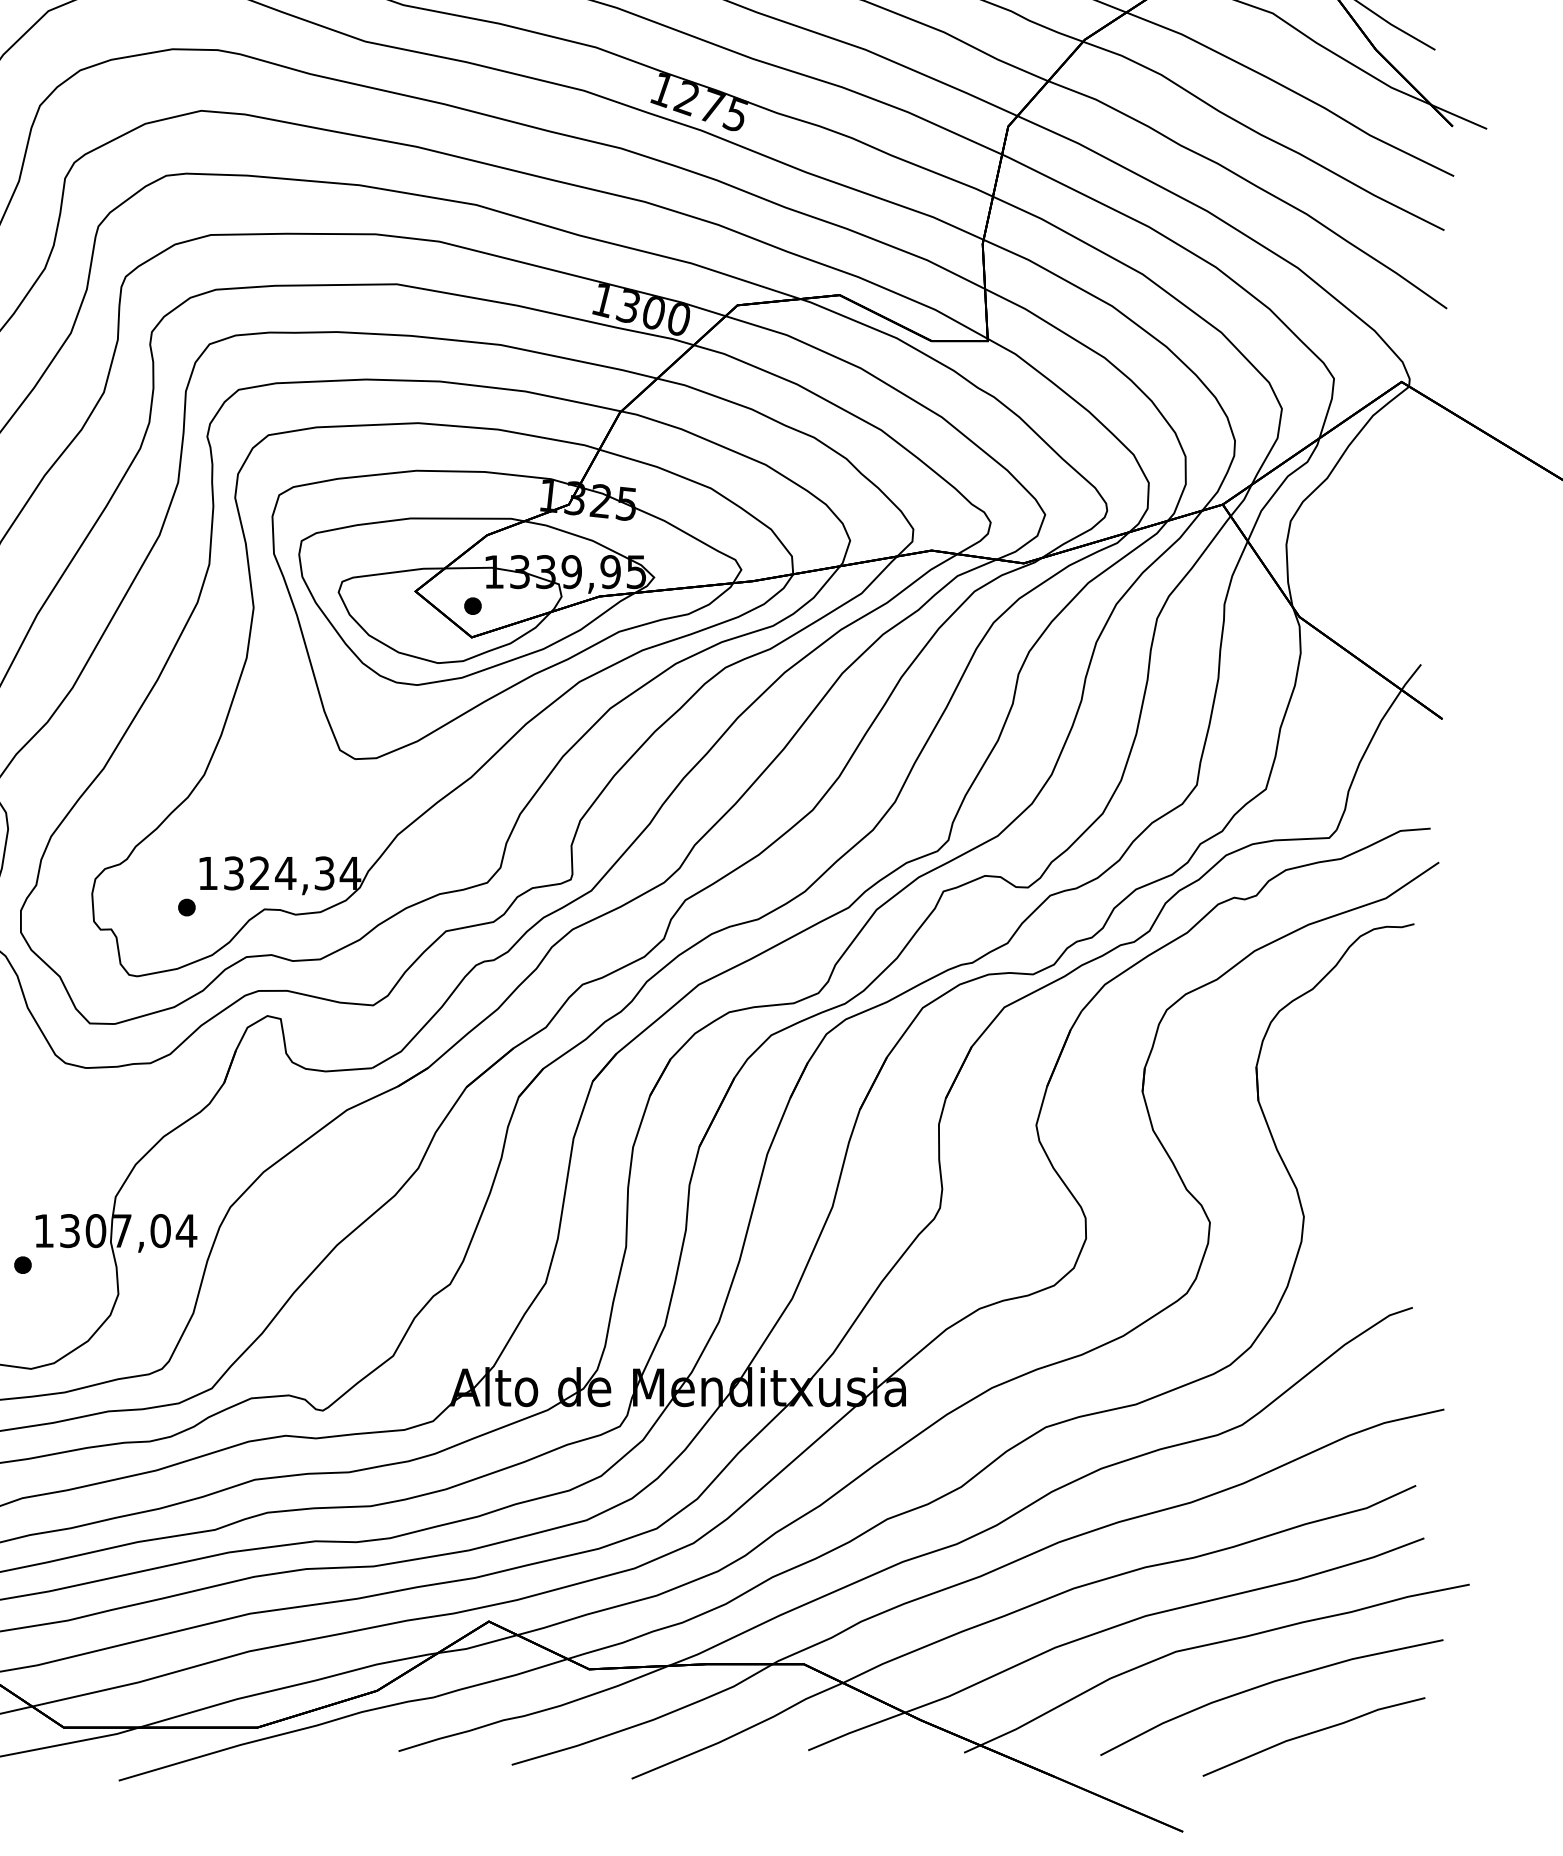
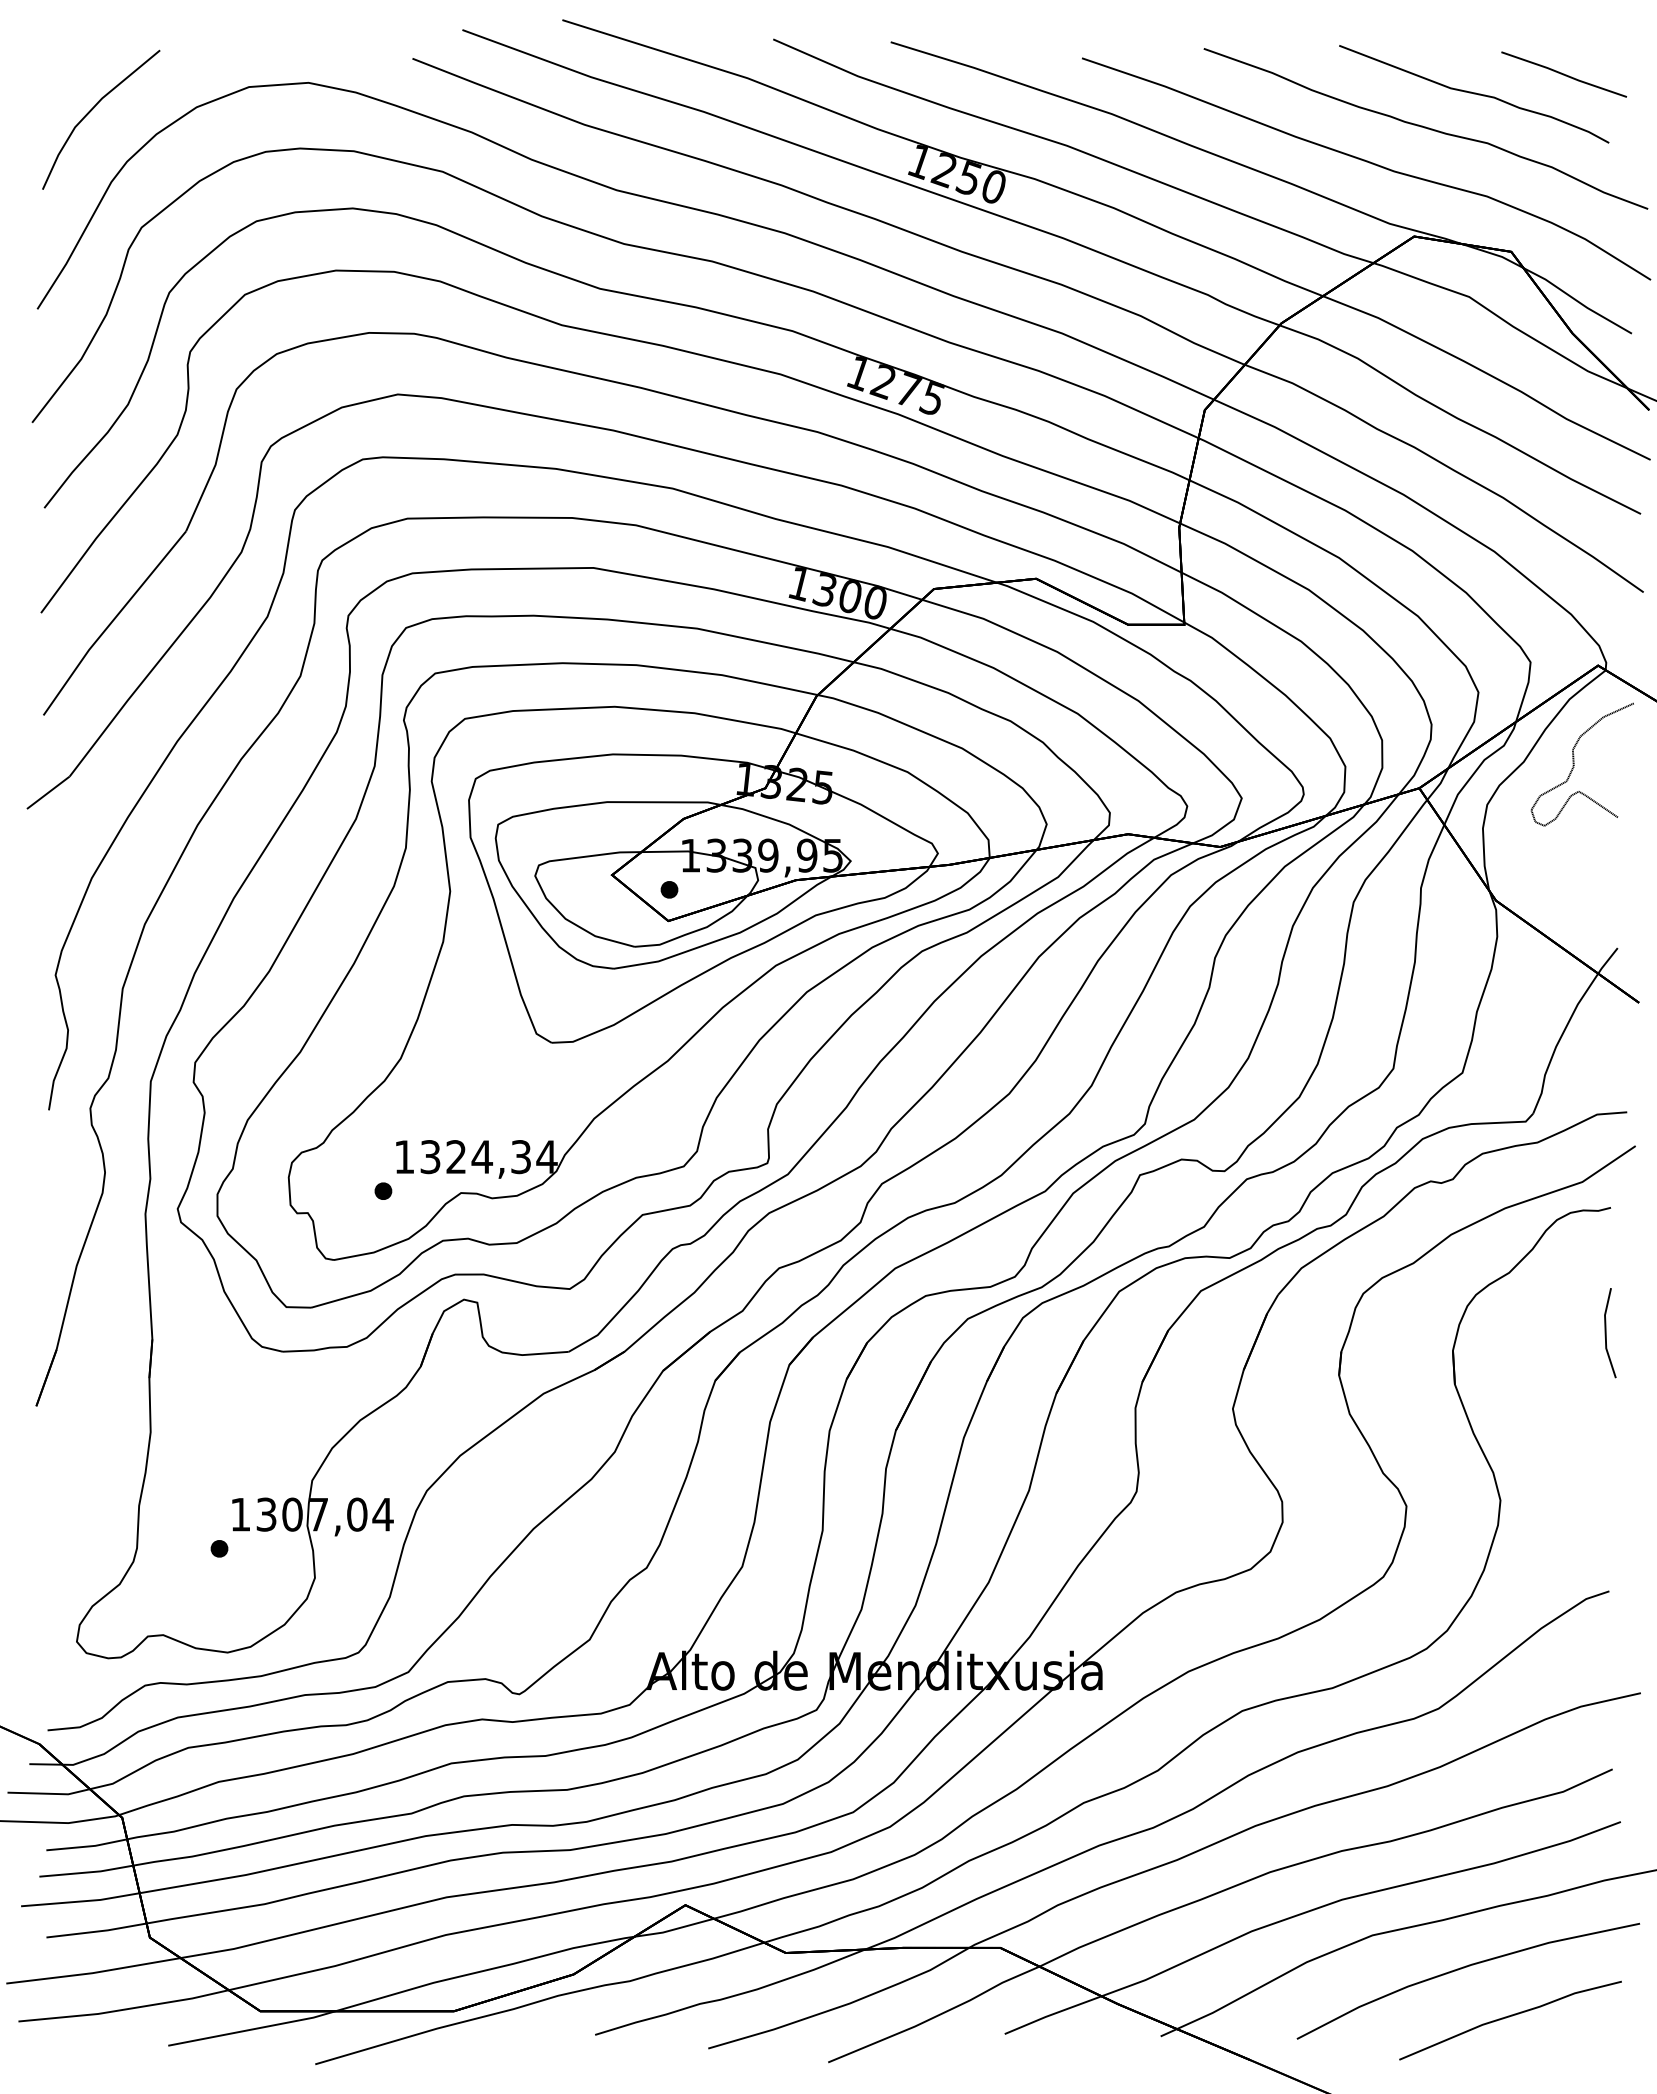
part: (1377, 480) -> (1574, 764), added
line: (1409, 1049) -> (1606, 1333), added

